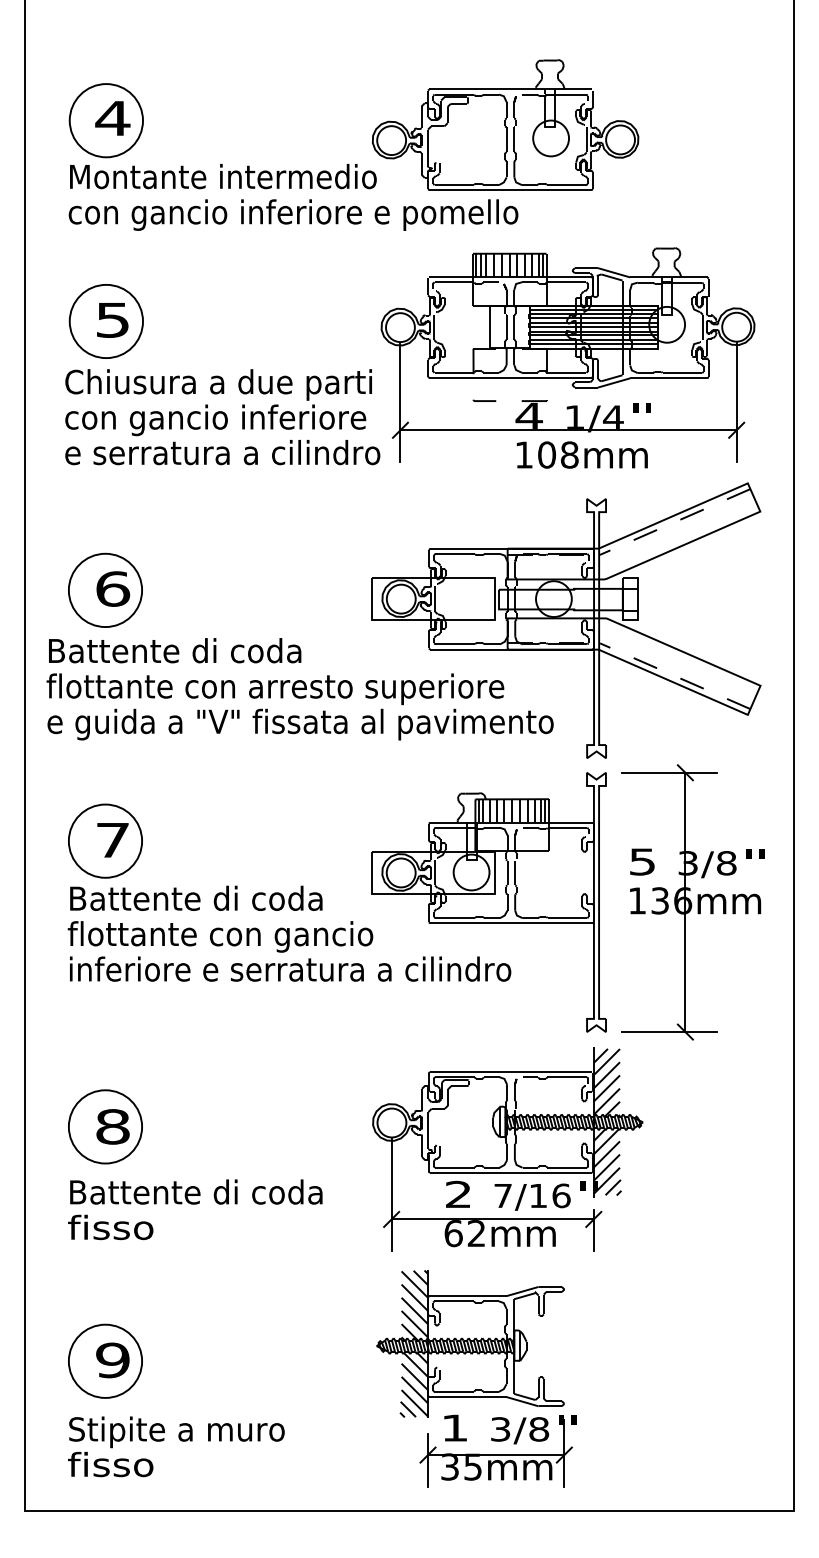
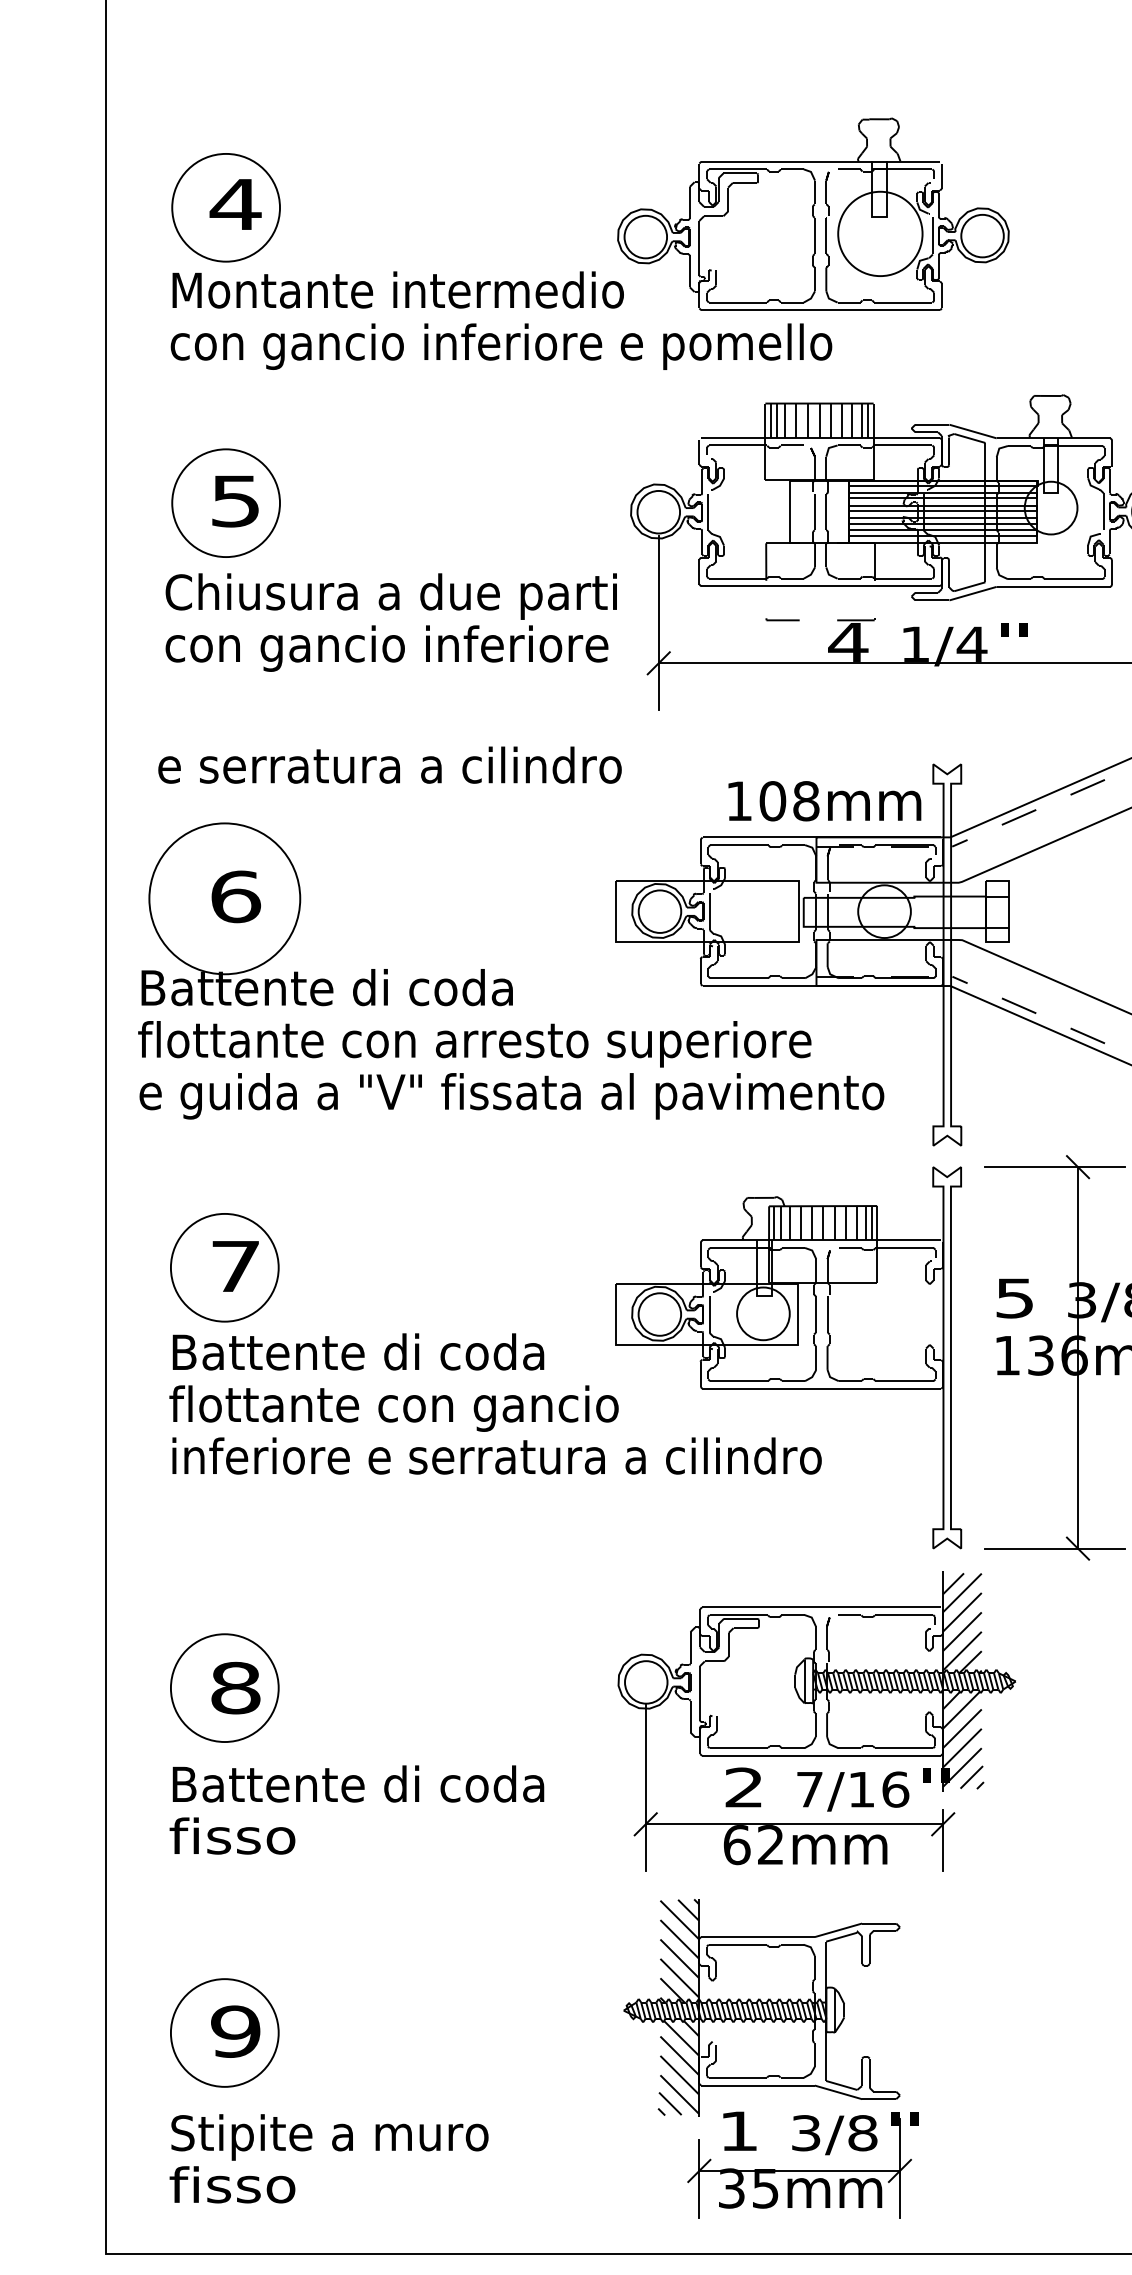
circle: (551, 138) -> (880, 233), size x1.6
text: (222, 452) -> (389, 765), moved
text: (581, 454) -> (823, 800), moved
circle: (105, 590) -> (224, 898), size x1.4

